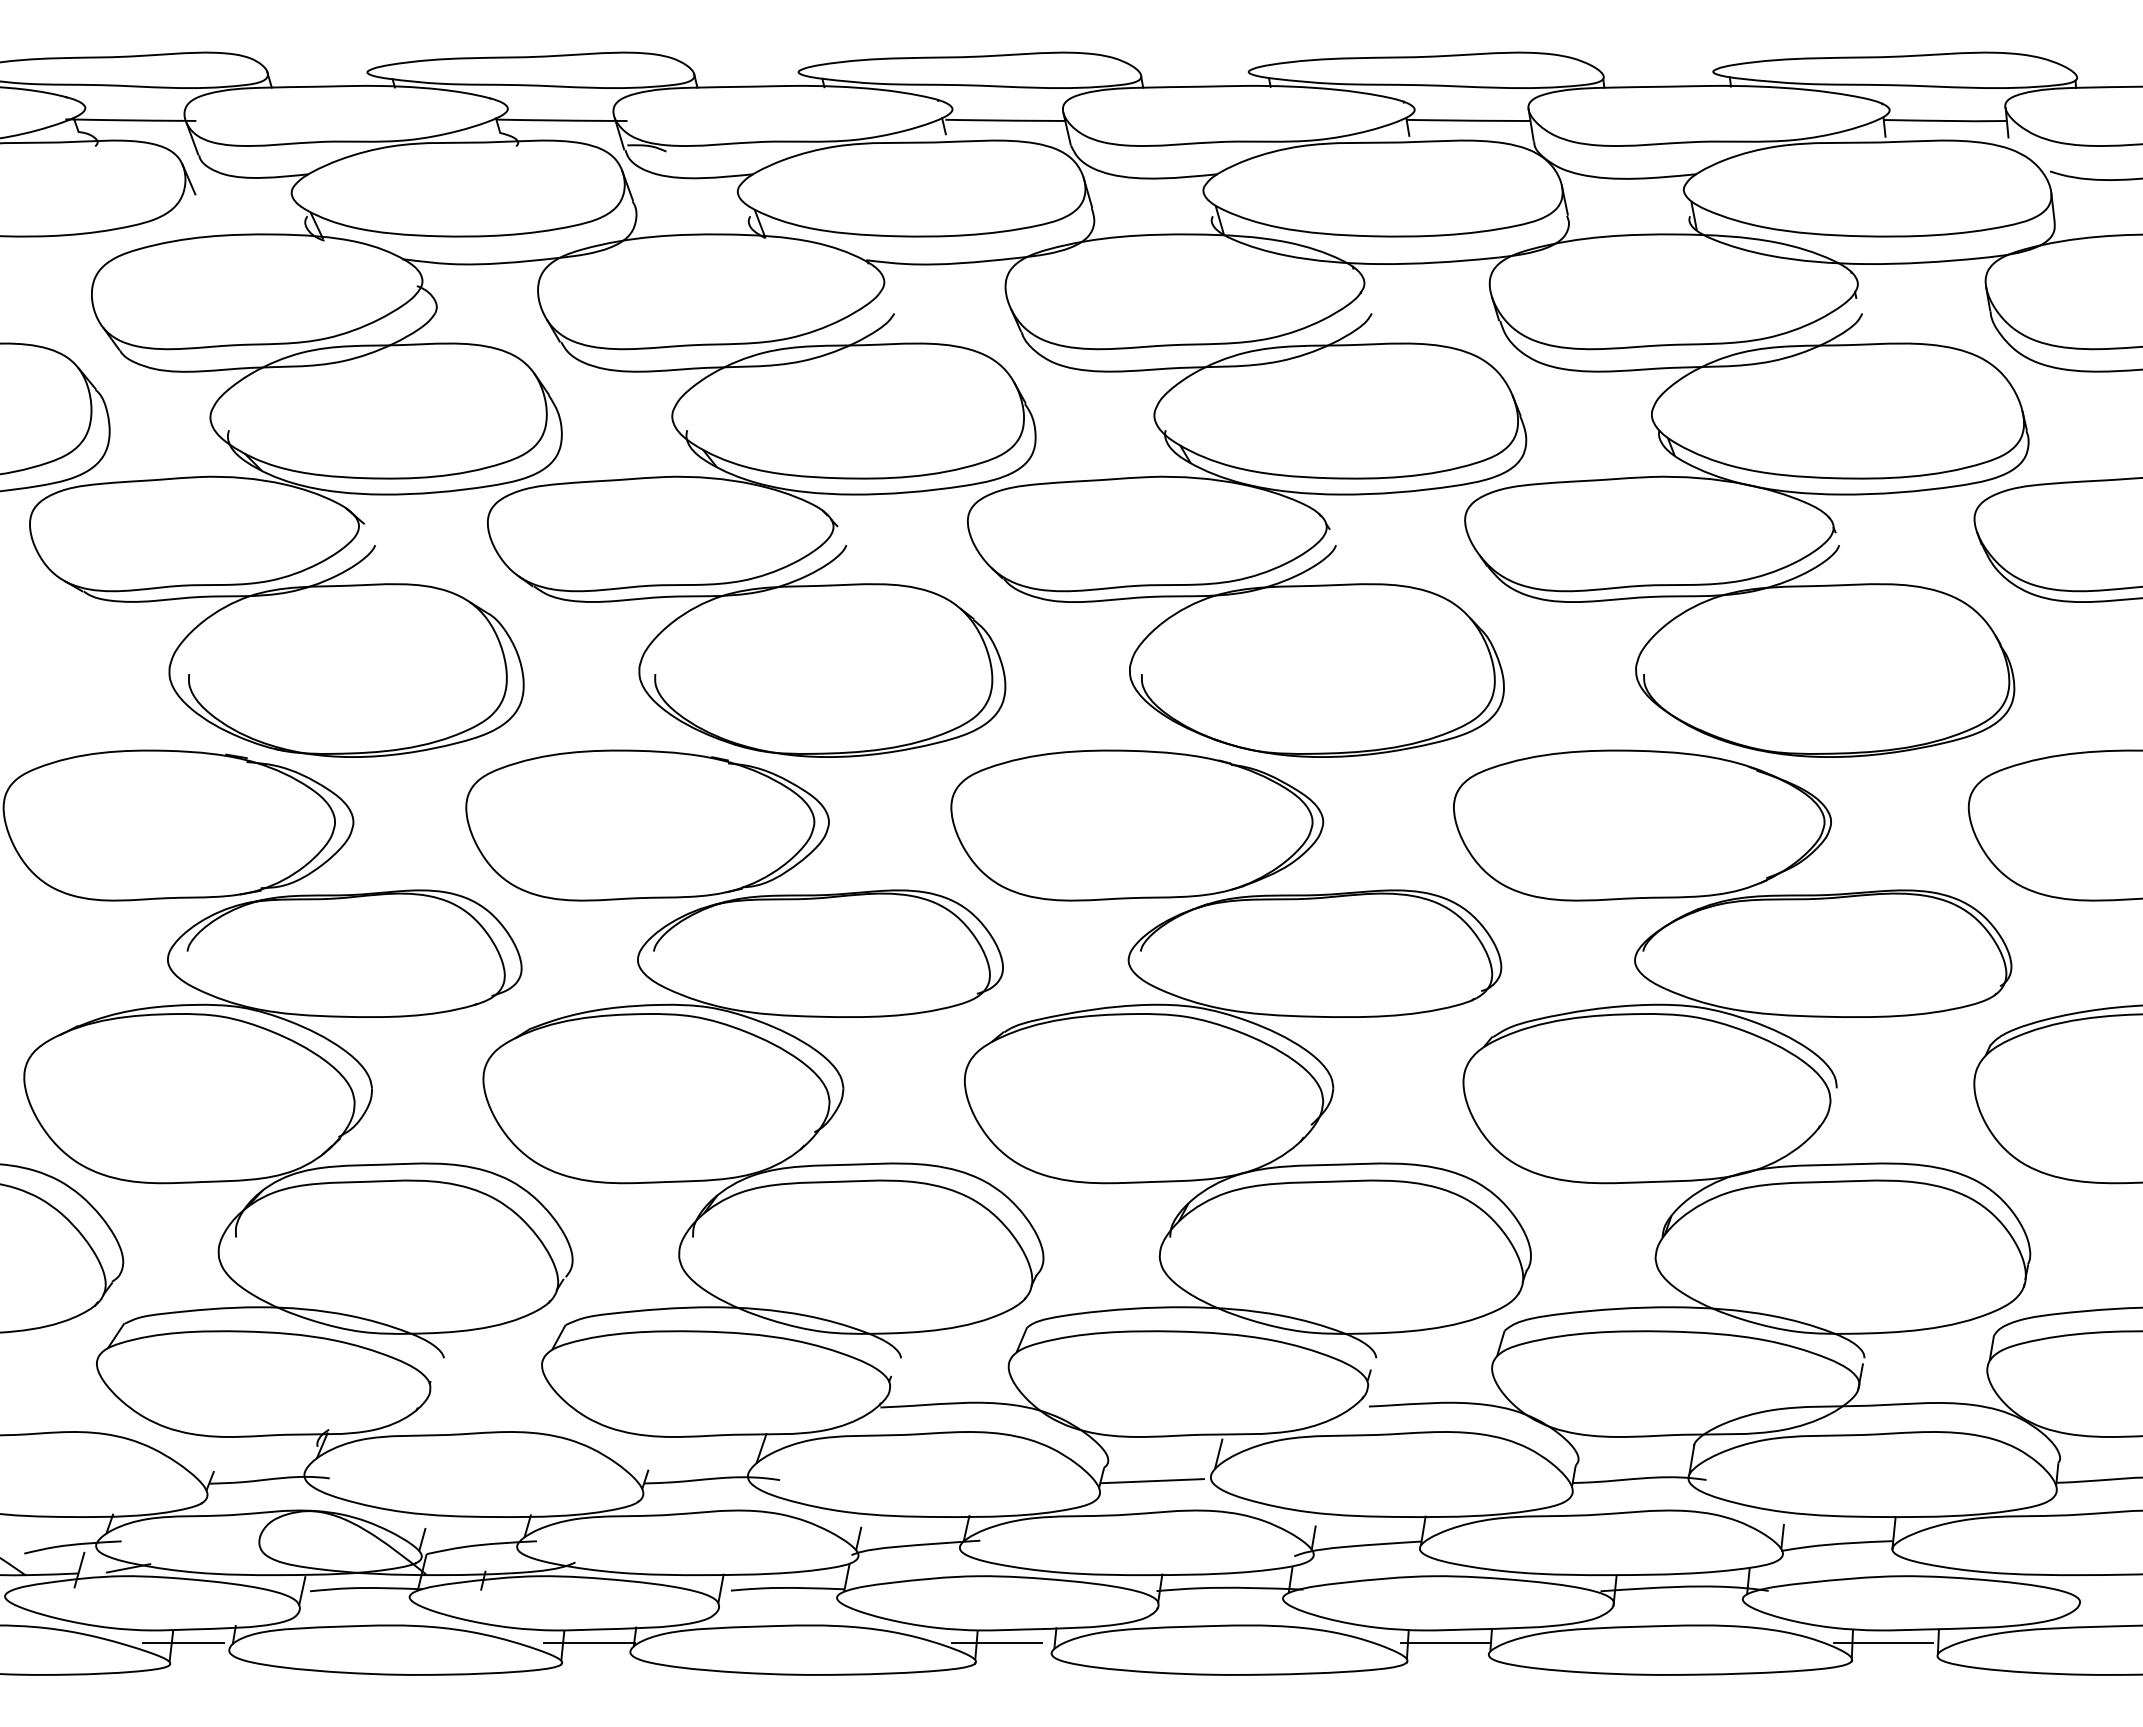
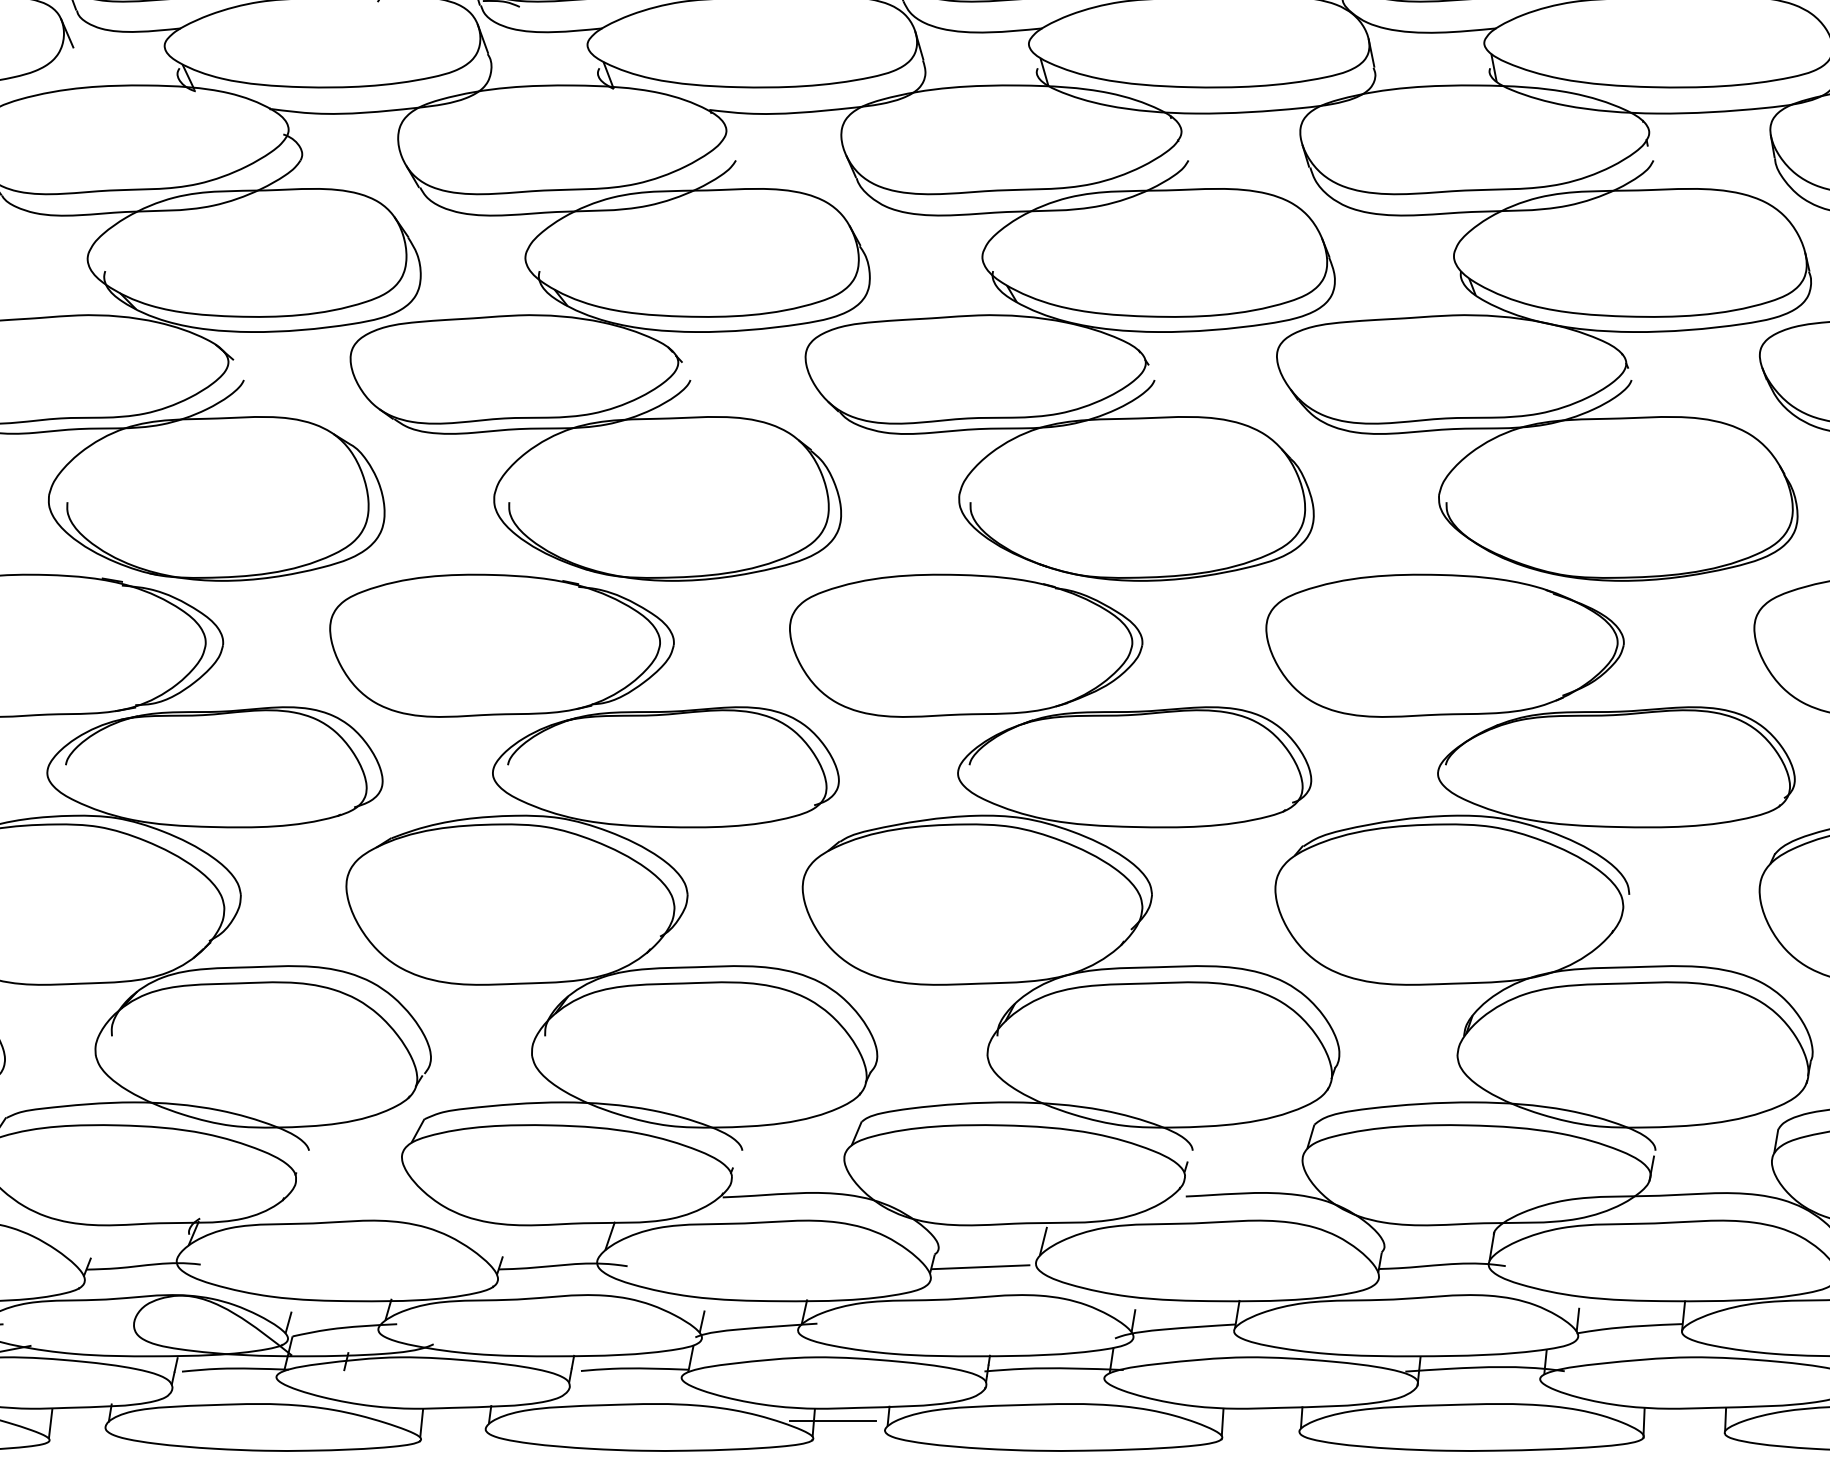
line: (183, 1643) -> (62, 1421), removed
line: (589, 1643) -> (446, 1421), removed
line: (1444, 1643) -> (1257, 1421), removed
line: (1883, 1643) -> (1673, 1421), removed

